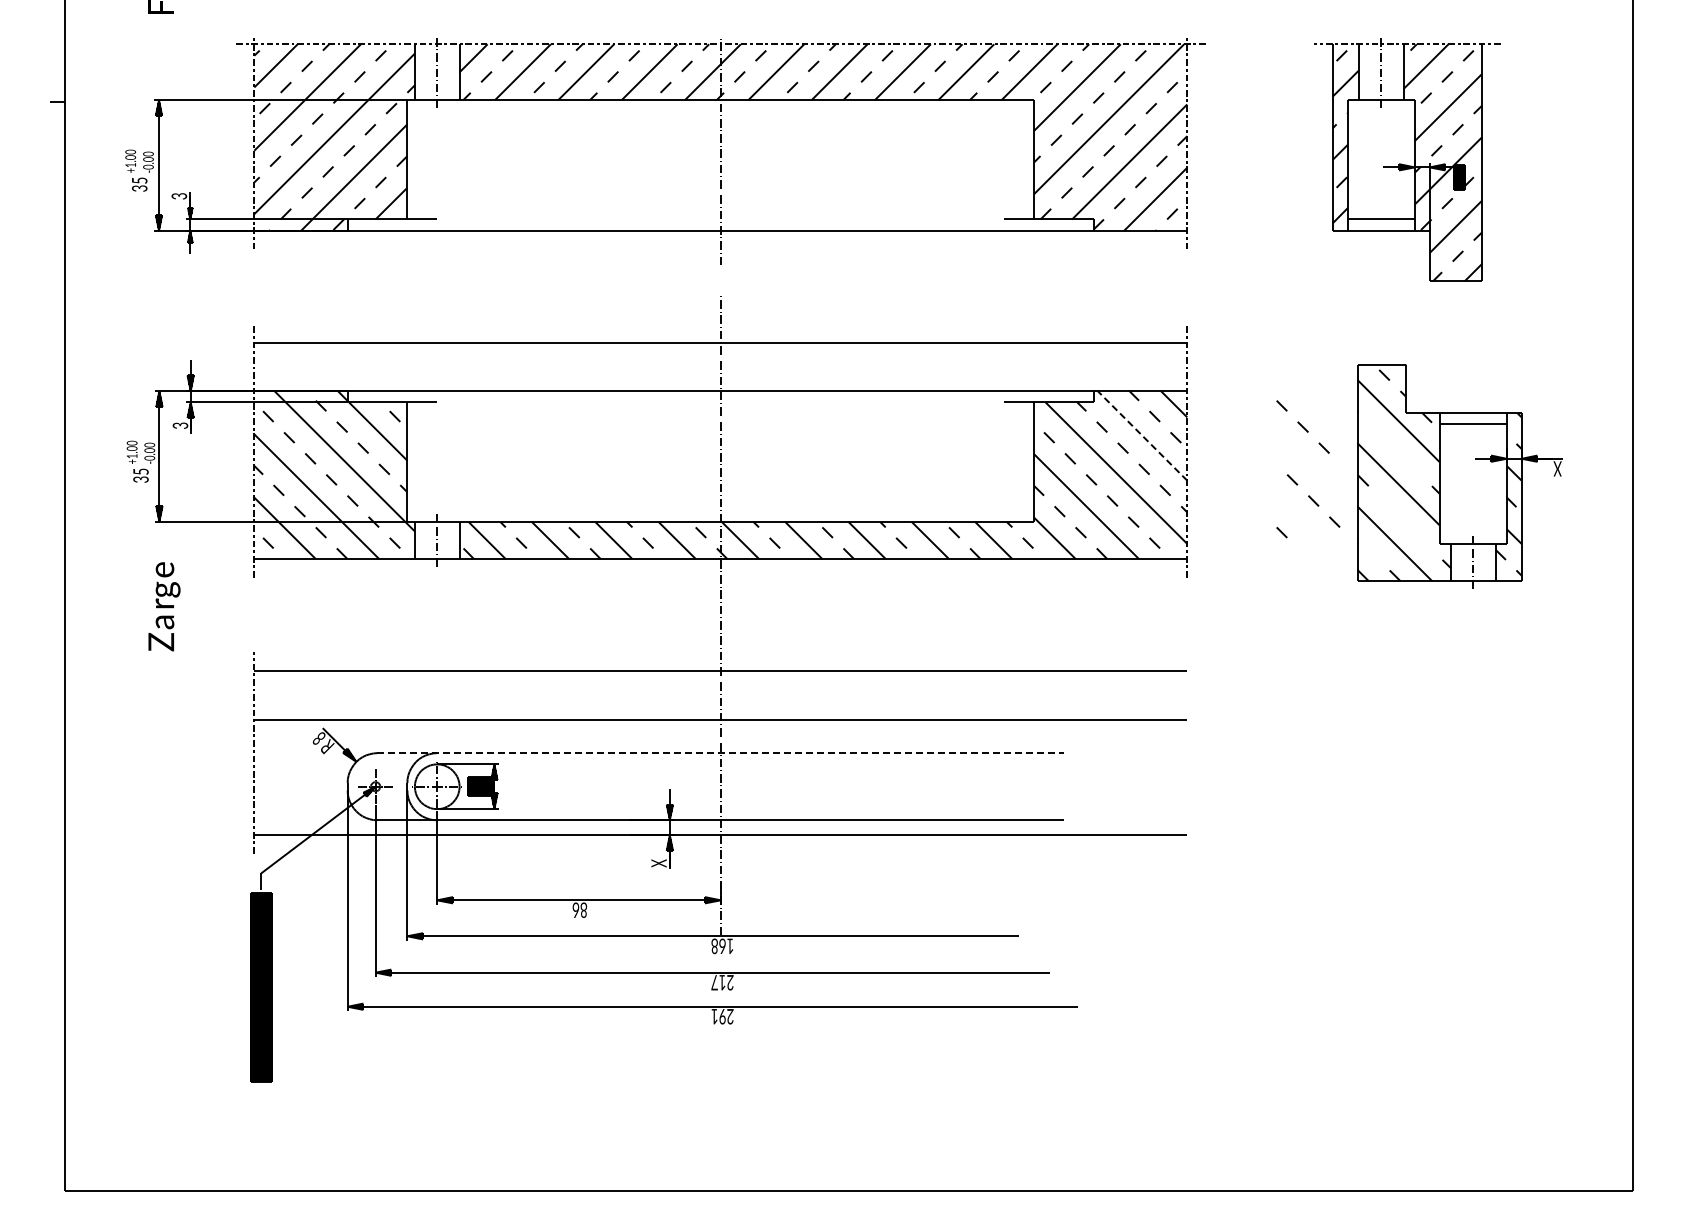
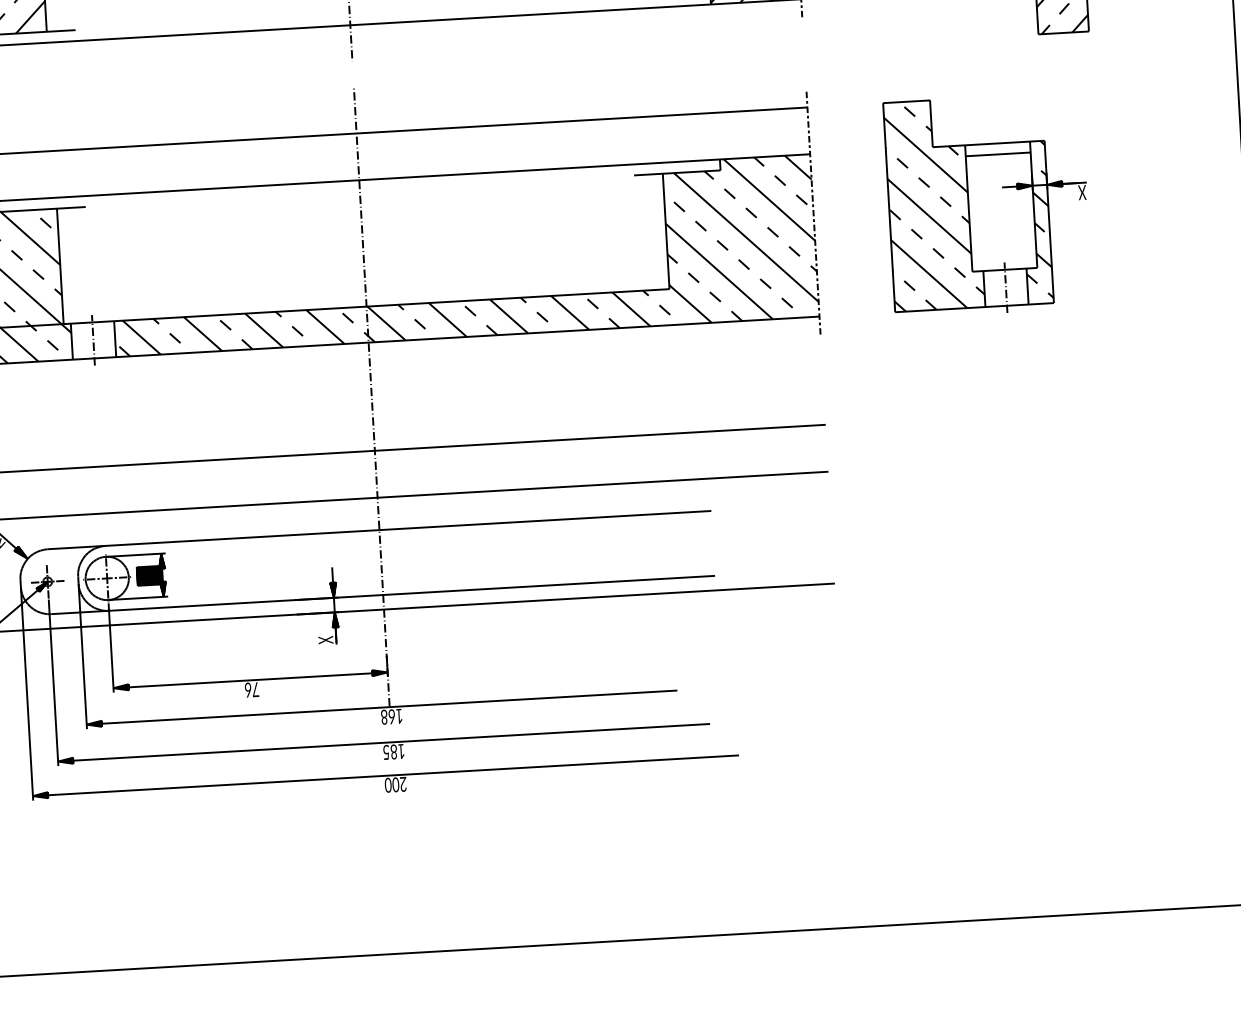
line: (1142, 435) -> (769, 199), dashed -> solid
part: (1459, 476) -> (987, 205), moved
line: (721, 753) -> (380, 530), dashed -> solid
text: (583, 909) -> (255, 688), 86 -> 76
text: (722, 982) -> (393, 751), 217 -> 185
text: (718, 1016) -> (391, 784), 291 -> 200

